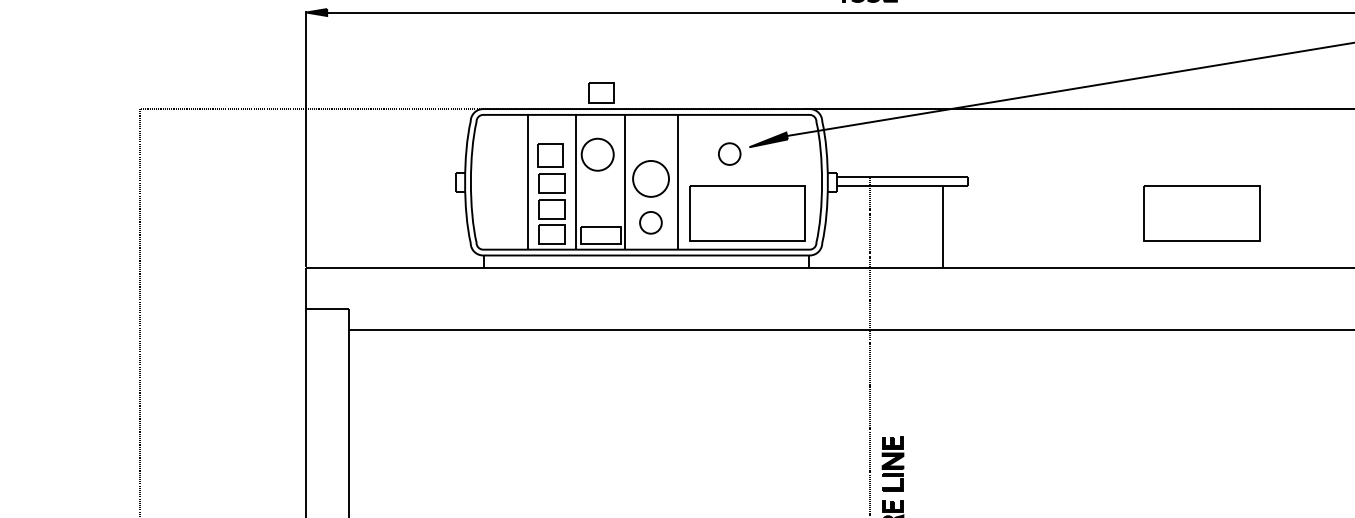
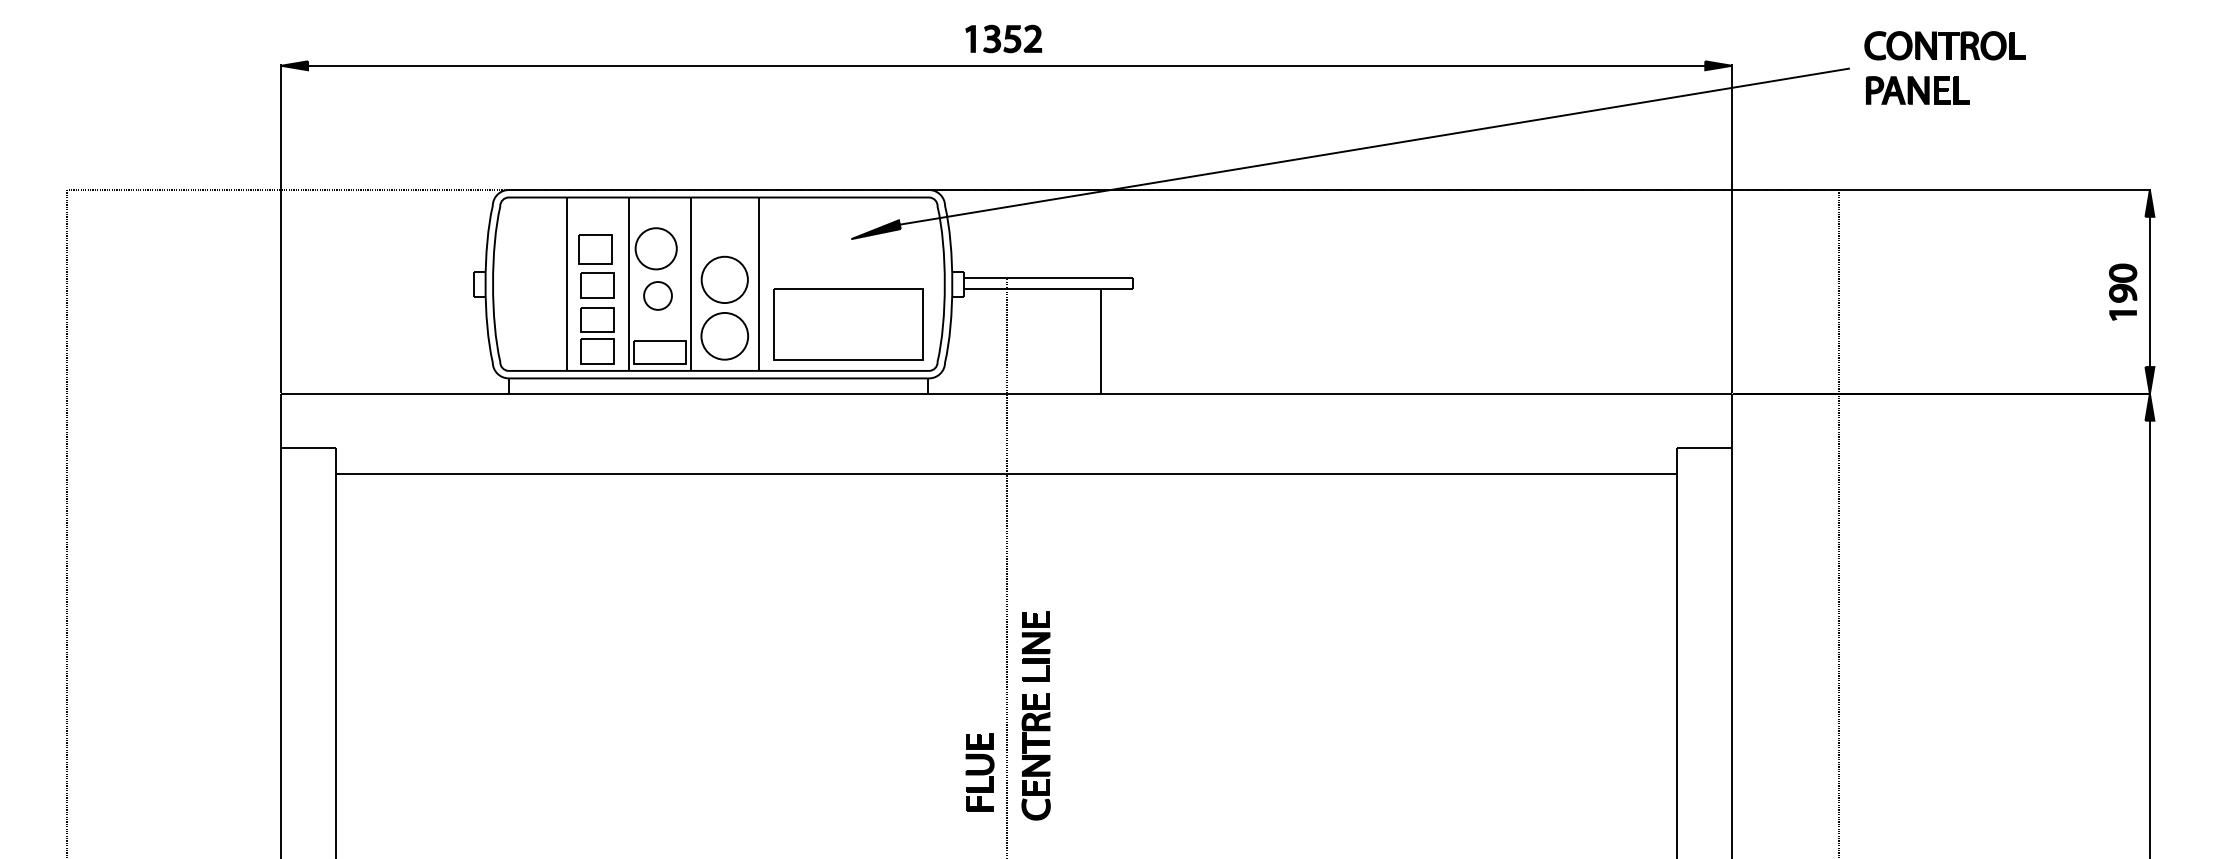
part: (601, 93) -> (661, 169), removed
part: (729, 153) -> (657, 295), moved
part: (1201, 213) -> (1433, 324), removed
part: (650, 222) -> (724, 336), size x1.67

